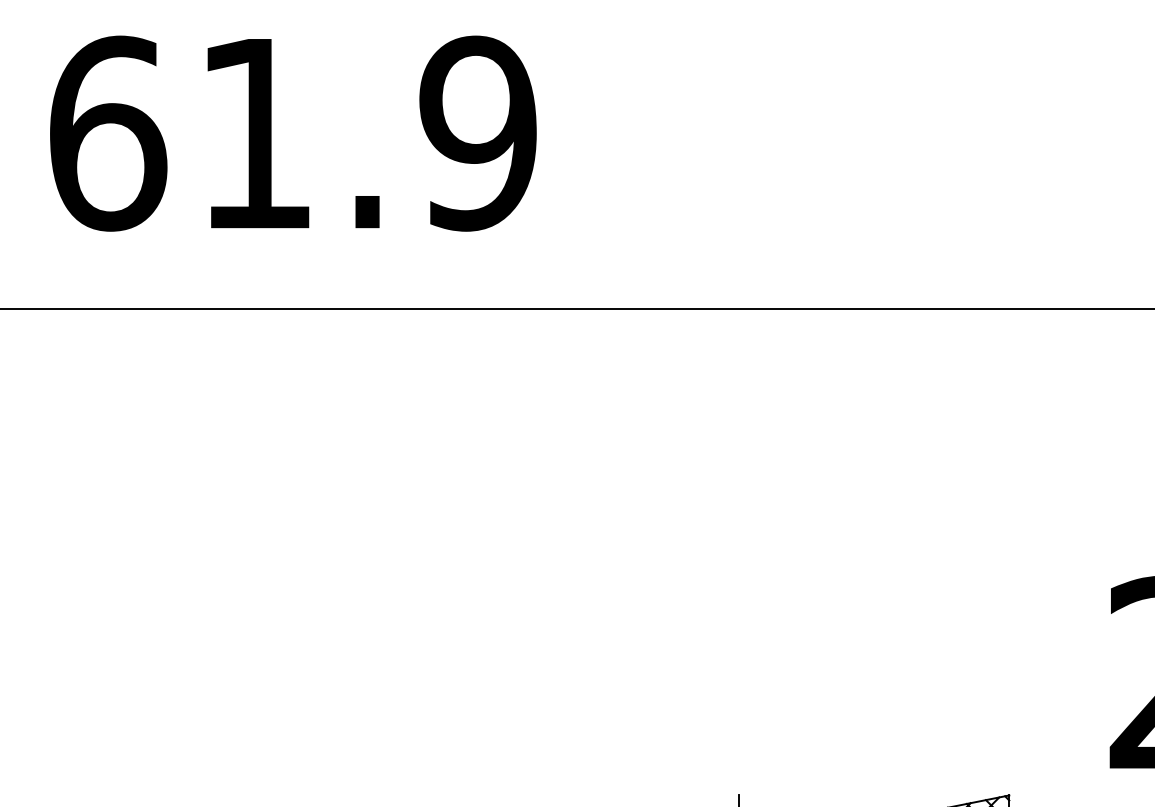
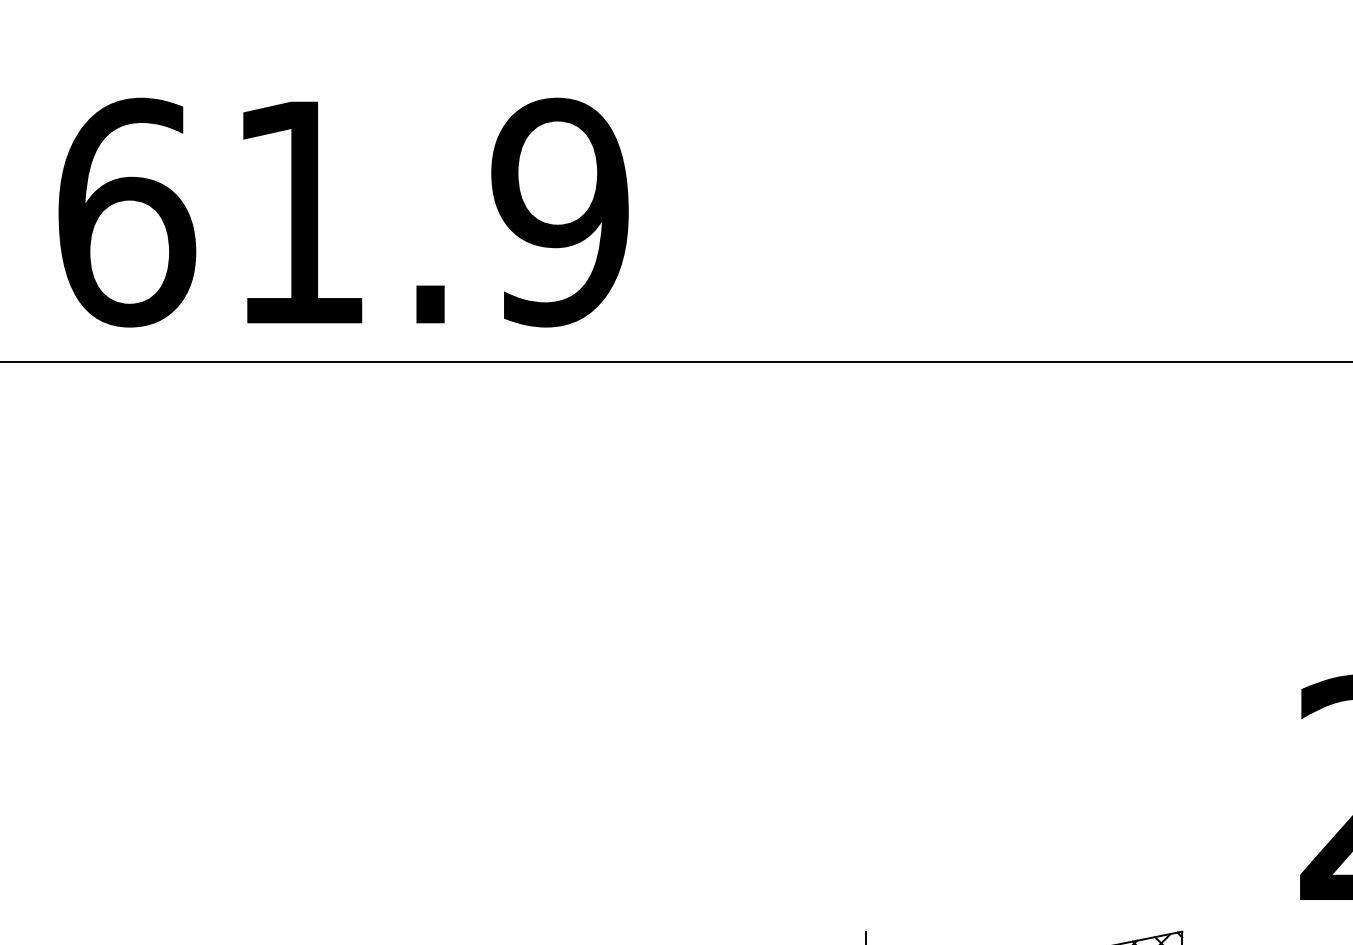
text: (293, 133) -> (343, 212), moved

